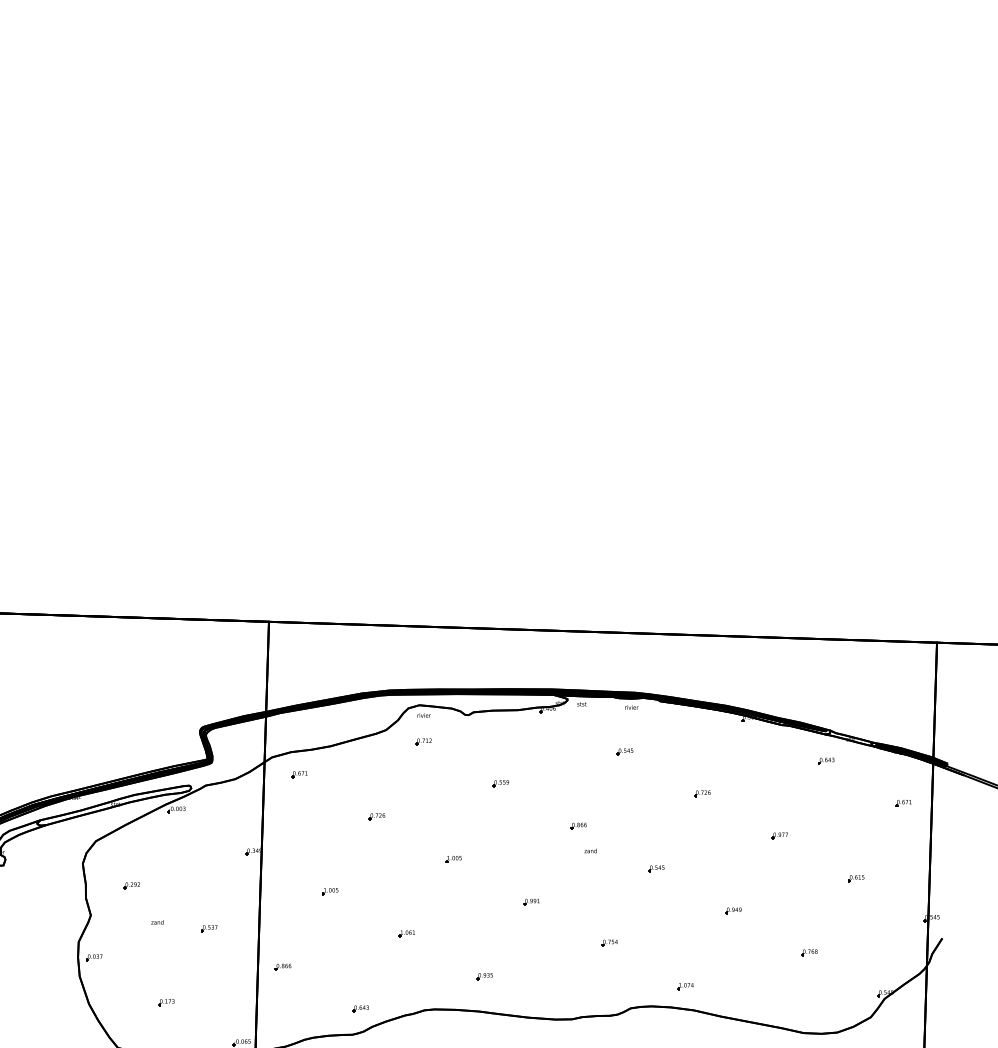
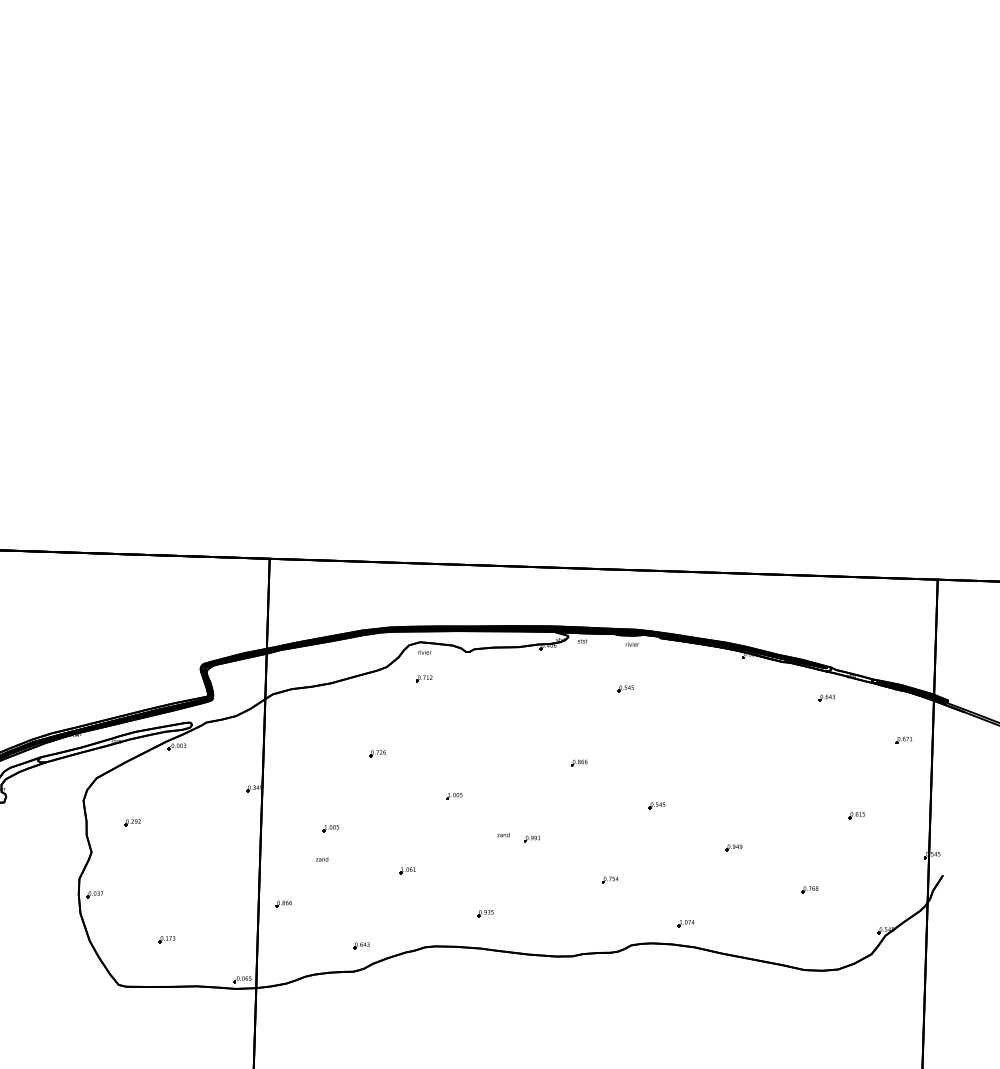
part: (298, 774) -> (299, 711), removed
part: (500, 783) -> (501, 720), removed
part: (701, 793) -> (702, 730), removed
part: (779, 835) -> (780, 772), removed
text: (590, 850) -> (503, 834), moved
text: (157, 922) -> (322, 859), moved
part: (208, 928) -> (209, 865), removed

